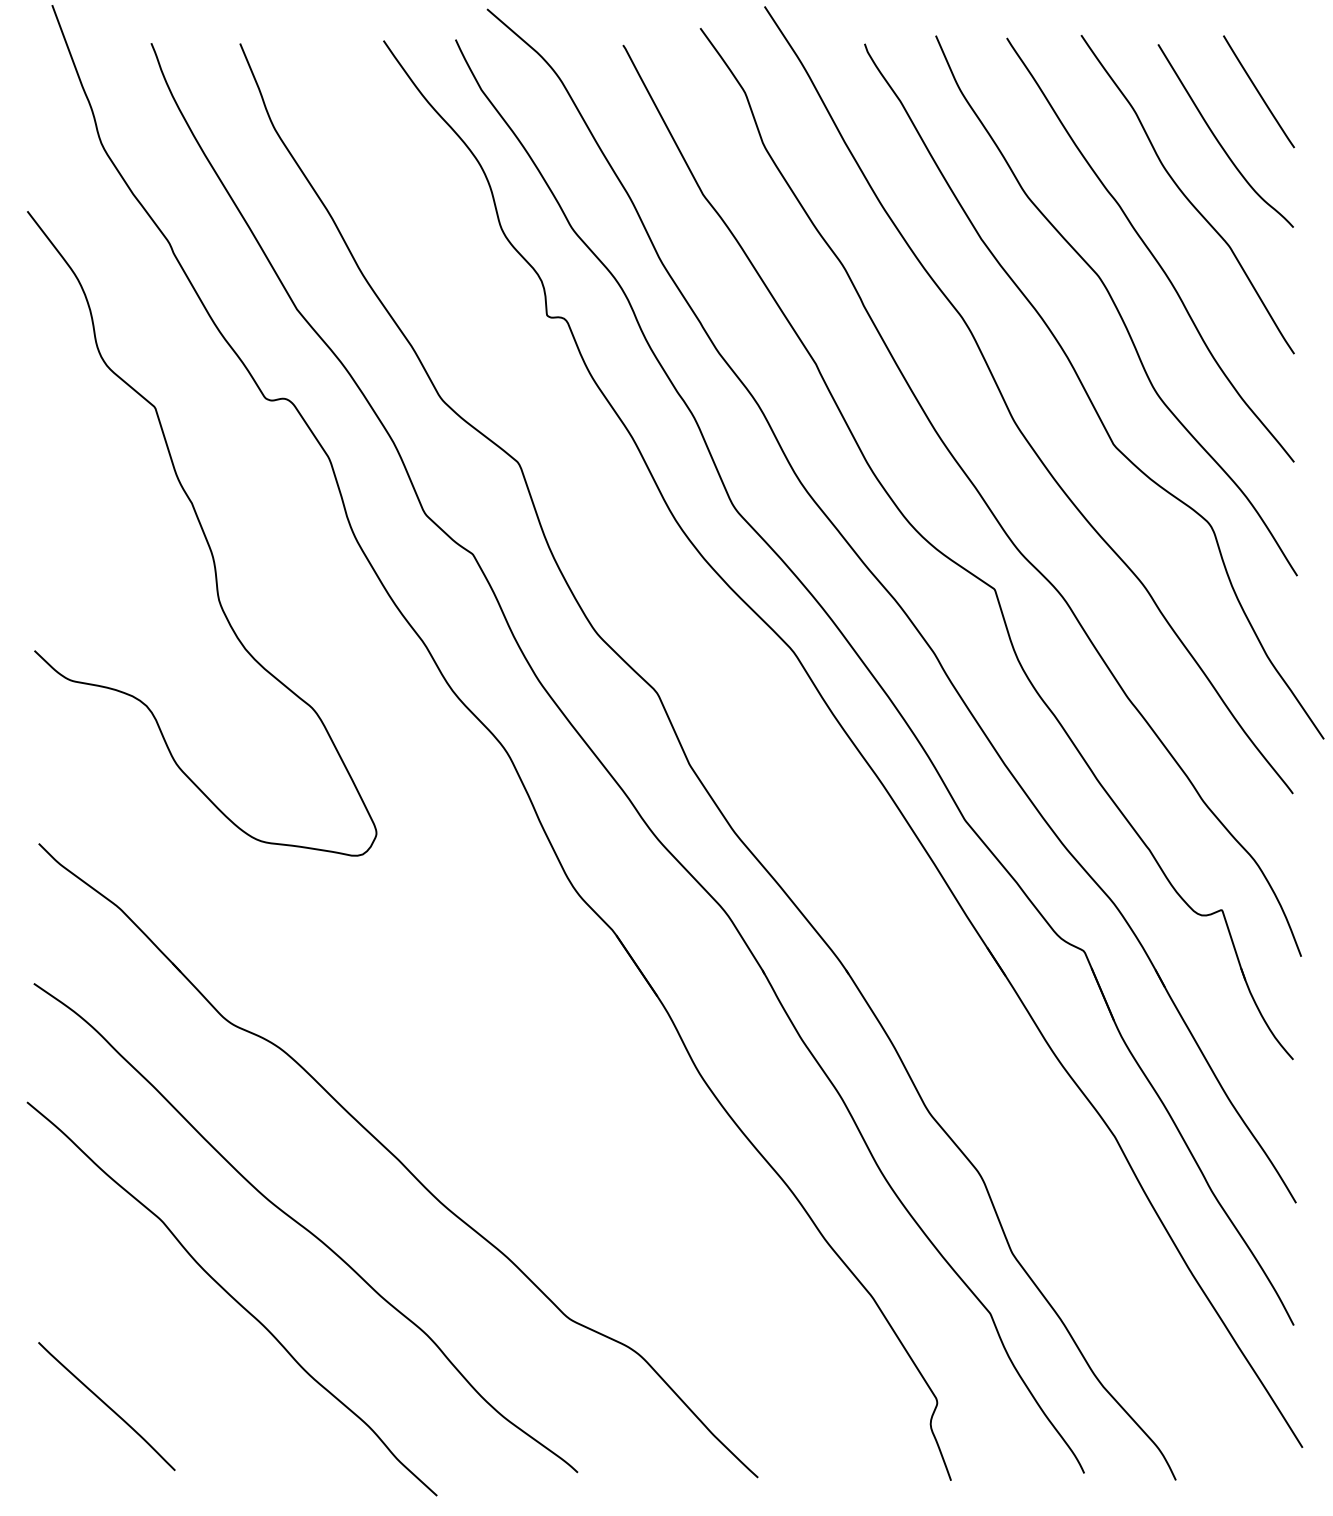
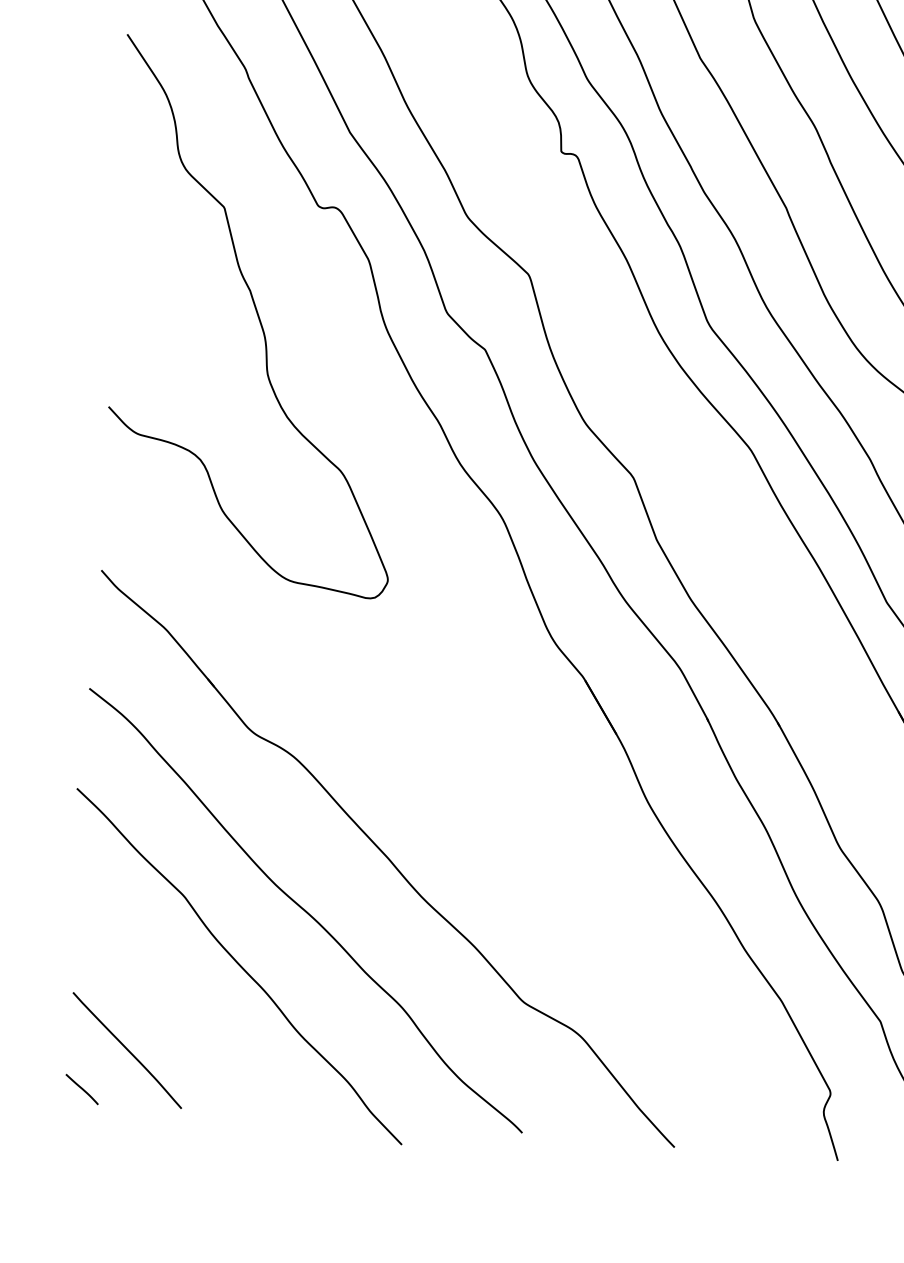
line: (56, 1455) -> (81, 1089), added

